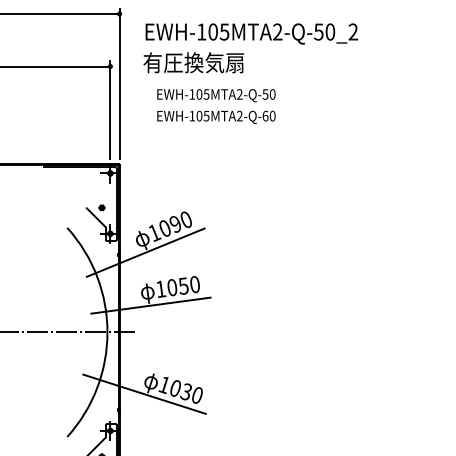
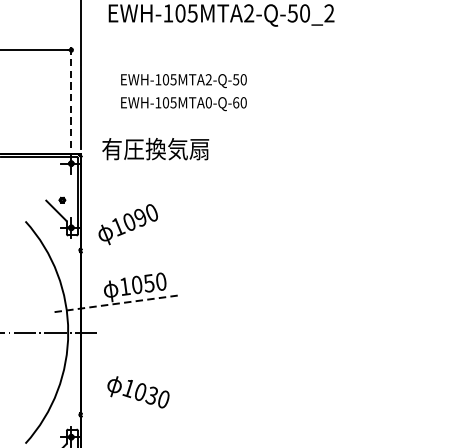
text: (193, 62) -> (155, 148), moved
line: (110, 110) -> (71, 96), solid -> dashed
text: (239, 116) -> (208, 103), EWH-105MTA2-Q-60 -> EWH-105MTA0-Q-60
line: (145, 252) -> (108, 247), removed
line: (150, 305) -> (113, 303), solid -> dashed
line: (144, 393) -> (107, 397), removed

